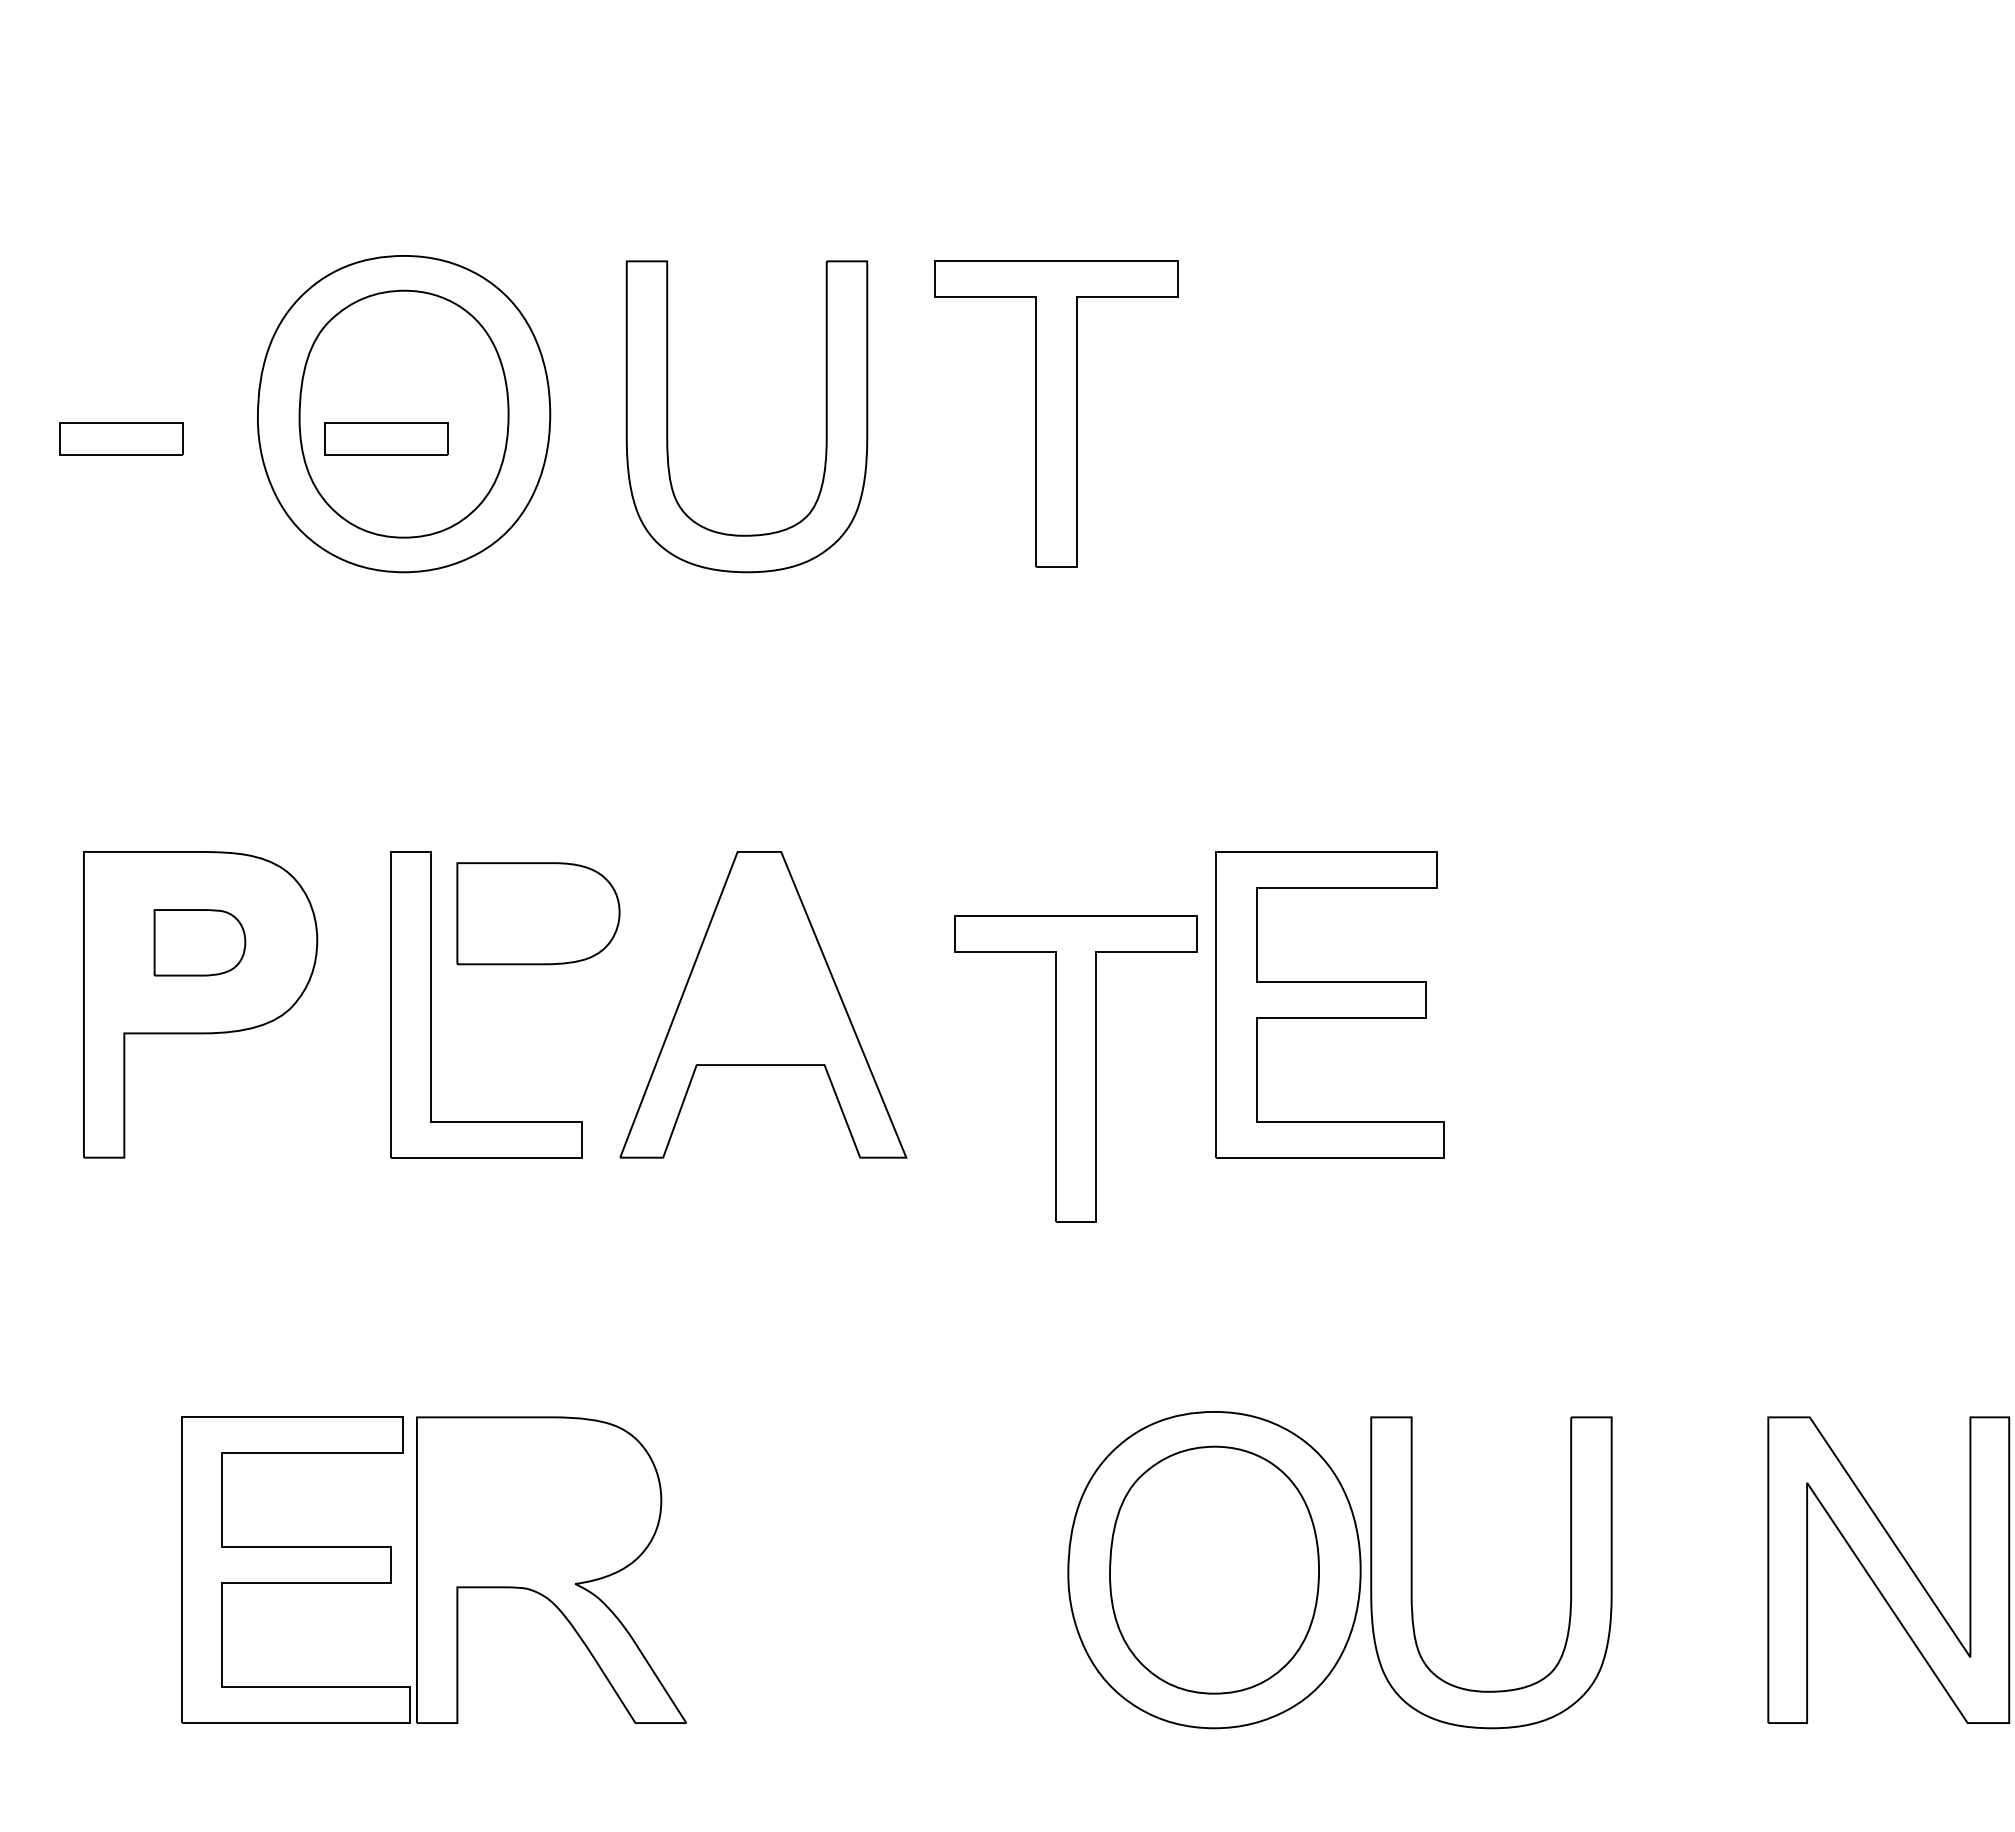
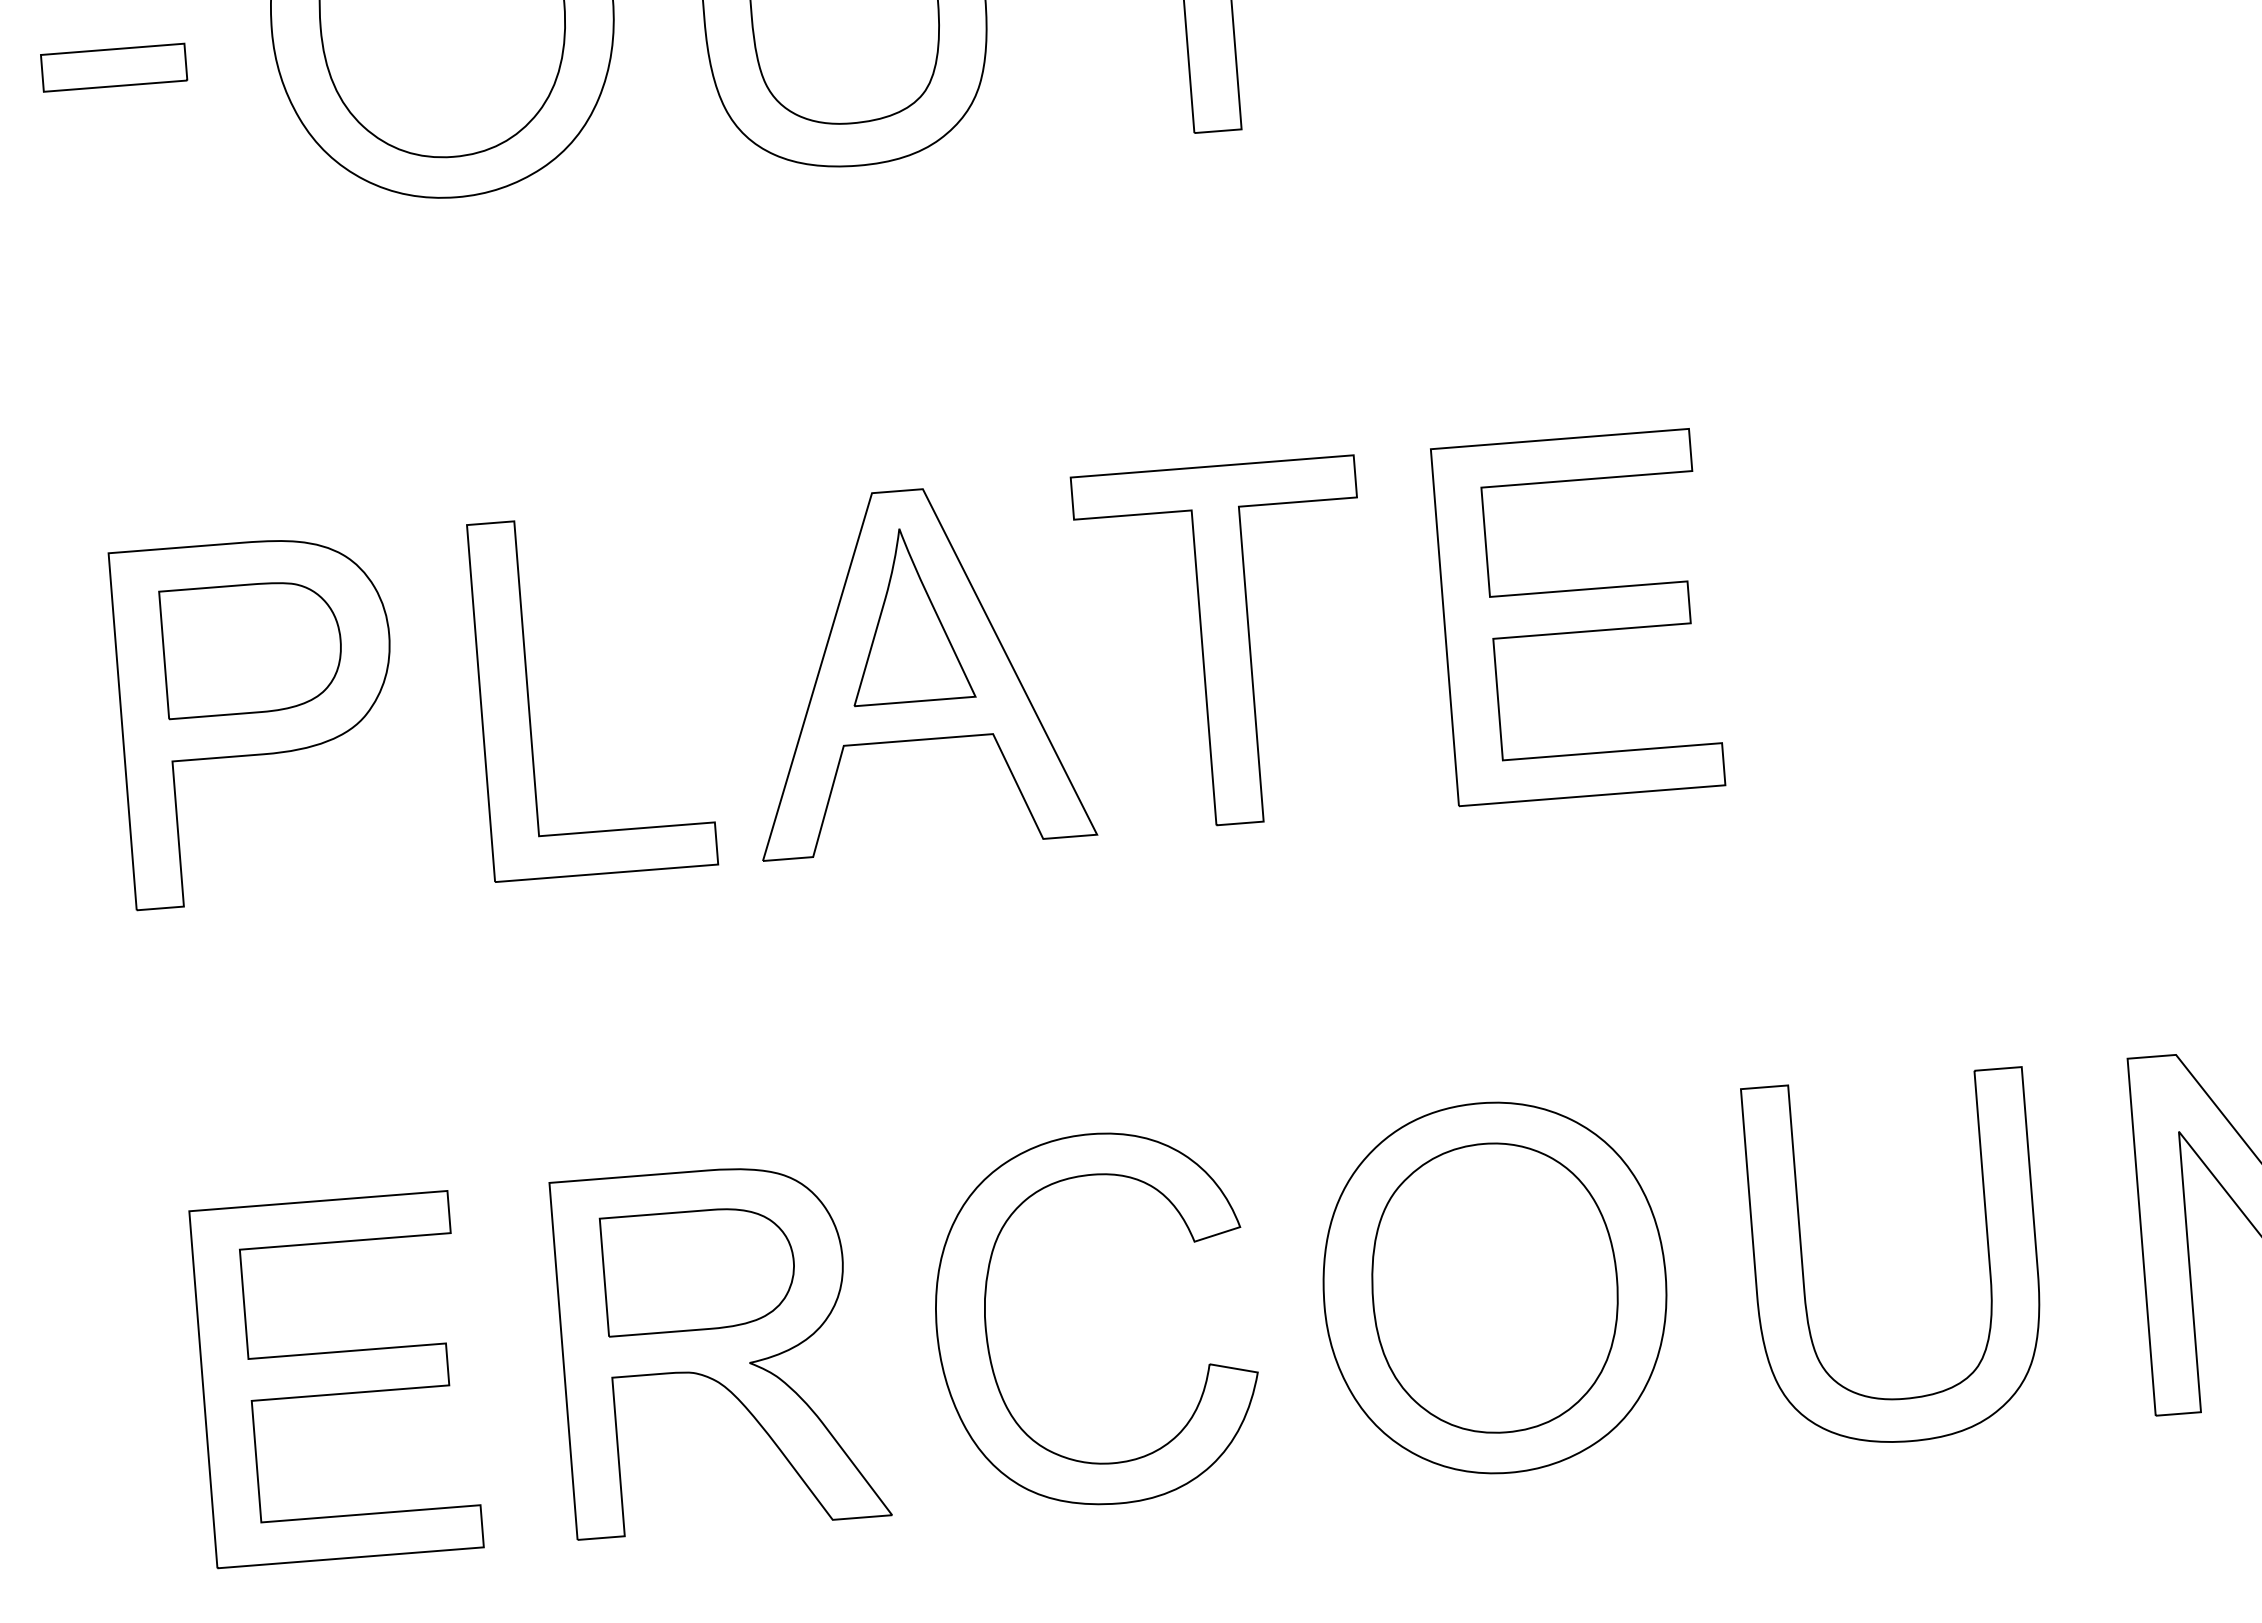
part: (386, 438) -> (423, 42), removed
part: (538, 913) -> (699, 1270), moved
part: (199, 942) -> (251, 648), size x1.67
part: (760, 957) -> (908, 614), added
part: (1075, 1068) -> (1225, 644), moved
part: (295, 1569) -> (336, 1378), moved
part: (779, 1570) -> (986, 1328), added
part: (1412, 1572) -> (1803, 1266), moved

